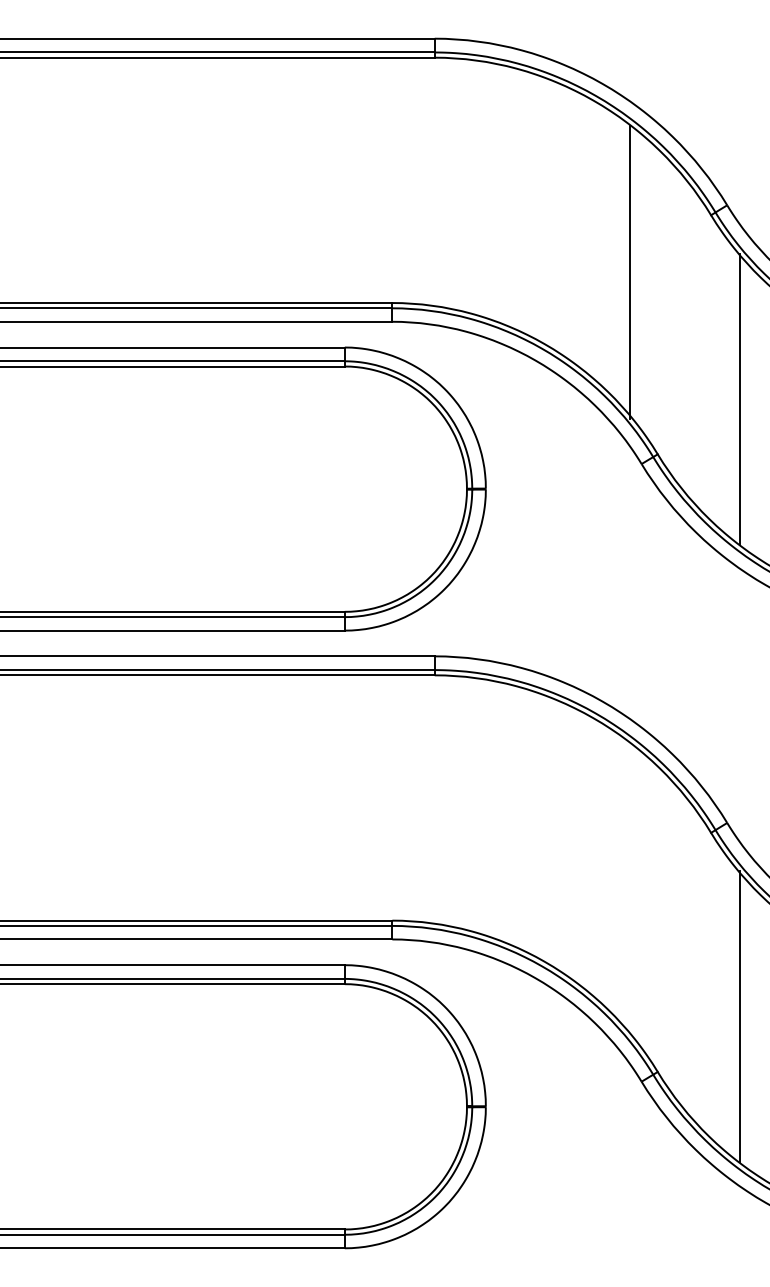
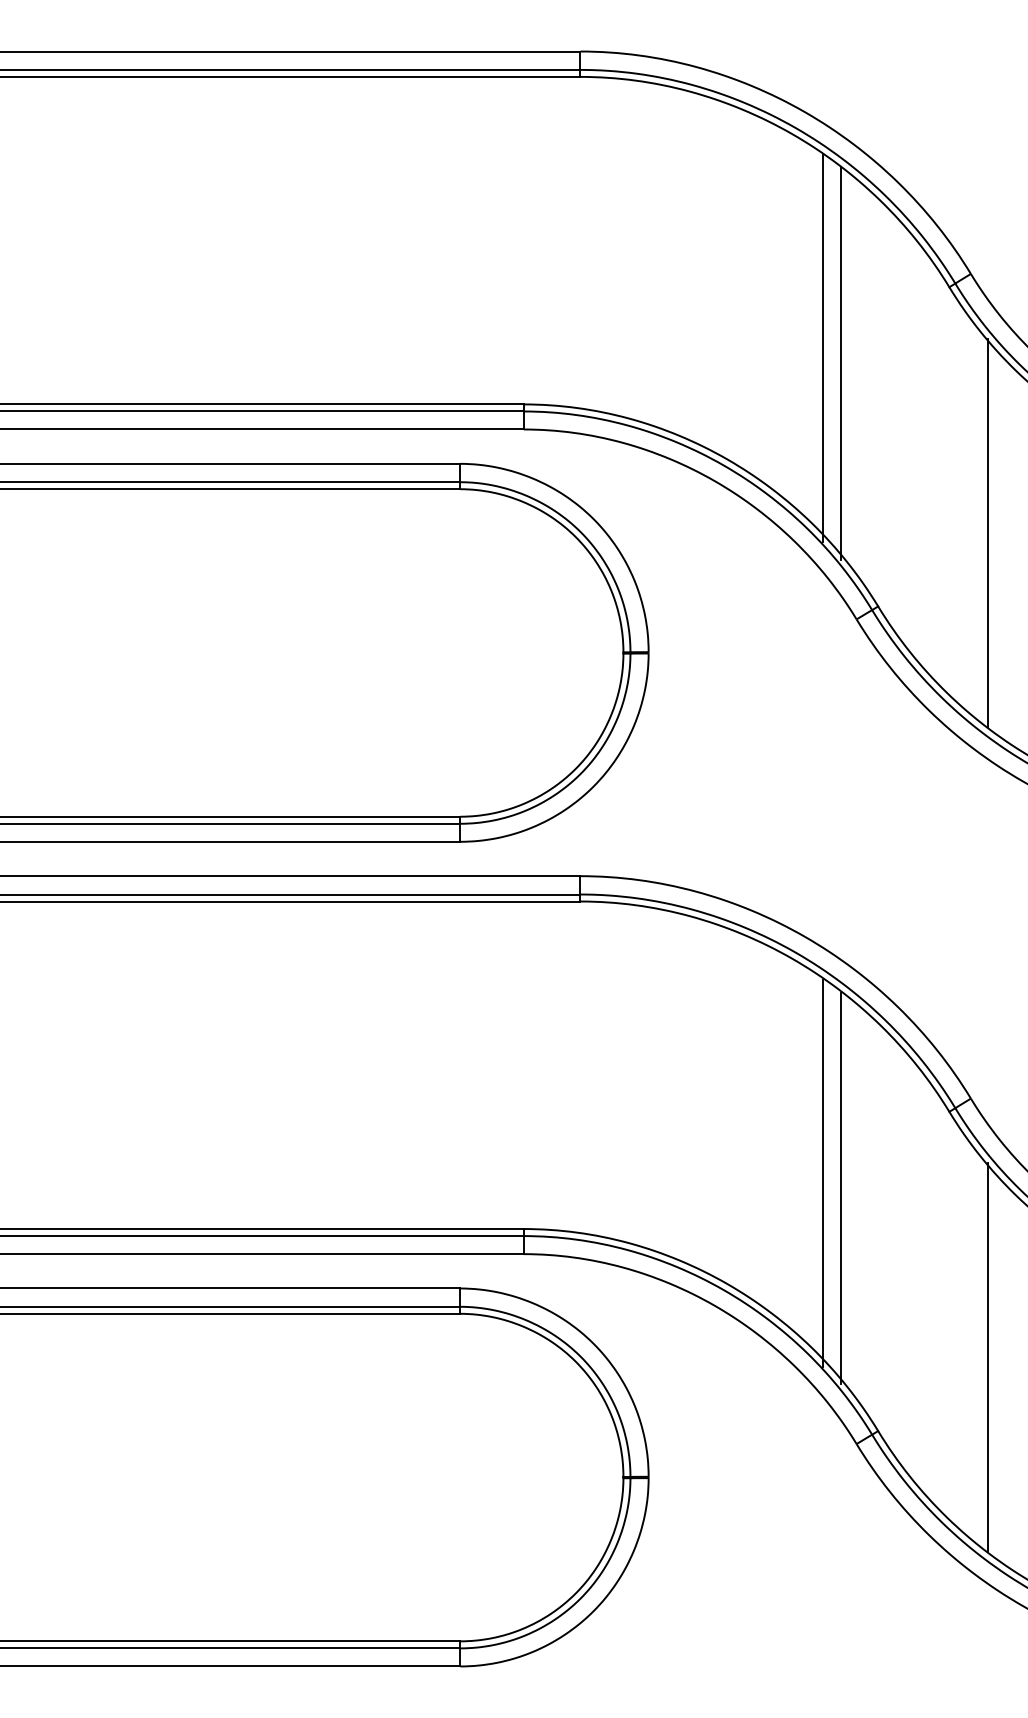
line: (616, 261) -> (822, 348), added
line: (616, 879) -> (822, 1173), added
line: (630, 890) -> (841, 1188), added

